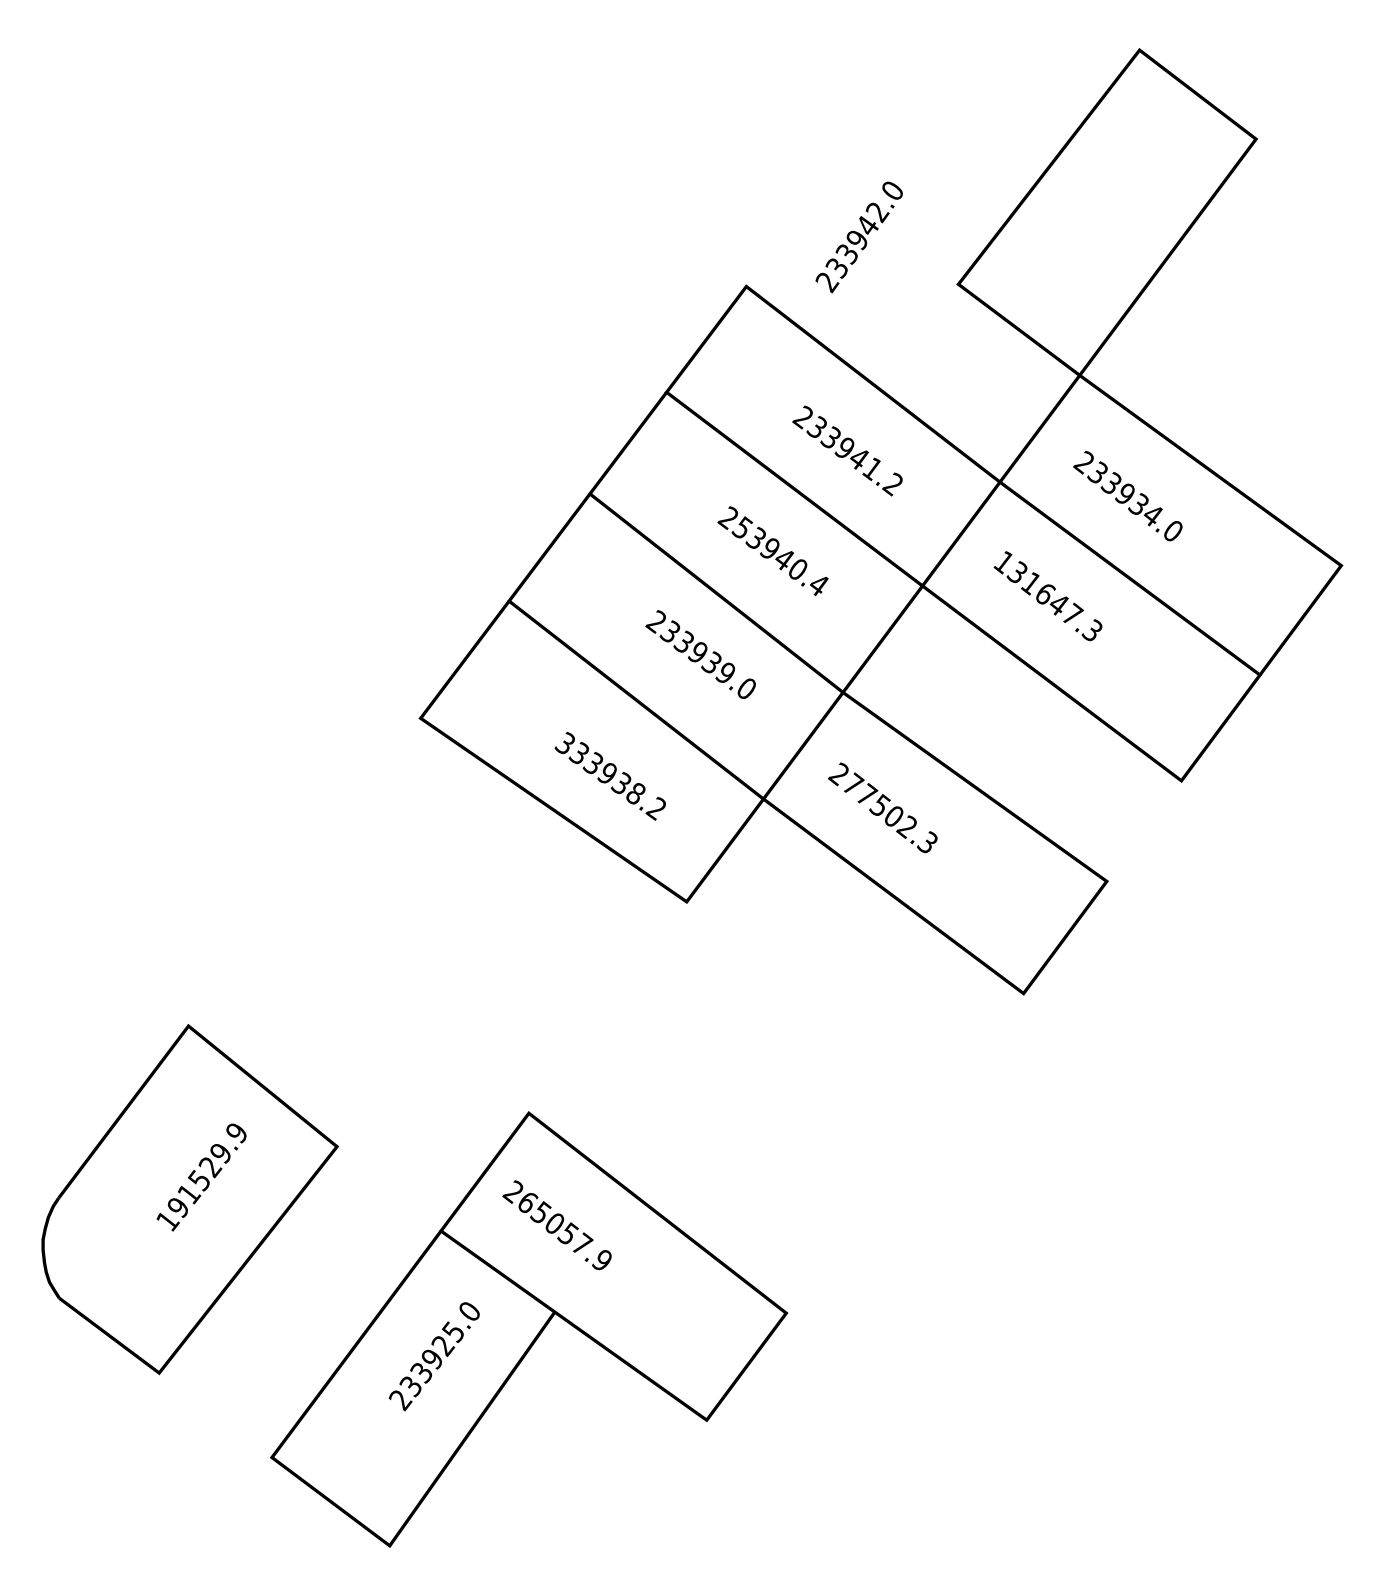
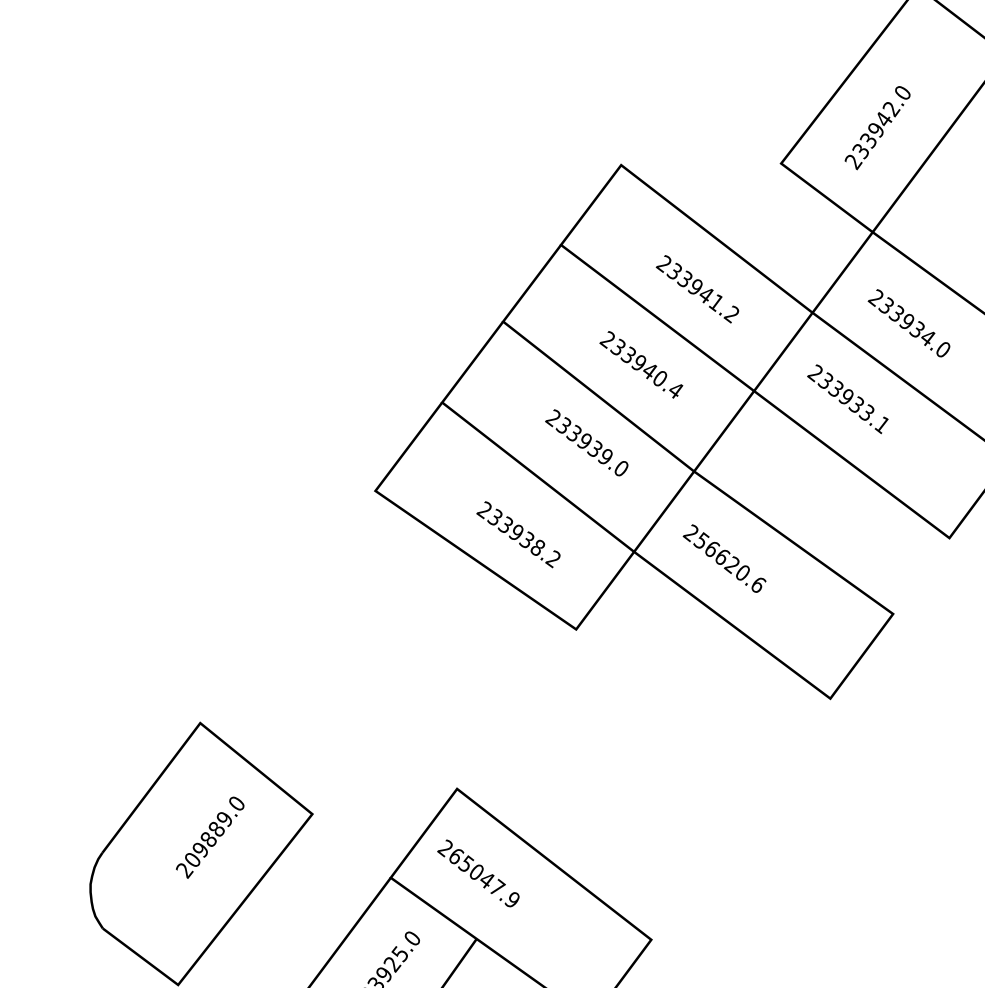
text: (858, 237) -> (877, 128), moved
text: (745, 527) -> (620, 346), 253940.4 -> 233940.4
text: (1047, 596) -> (848, 399), 131647.3 -> 233933.1
text: (564, 743) -> (483, 509), 333938.2 -> 233938.2
text: (890, 812) -> (729, 562), 277502.3 -> 256620.6
text: (201, 1177) -> (210, 837), 191529.9 -> 209889.0
text: (567, 1233) -> (486, 879), 265057.9 -> 265047.9

